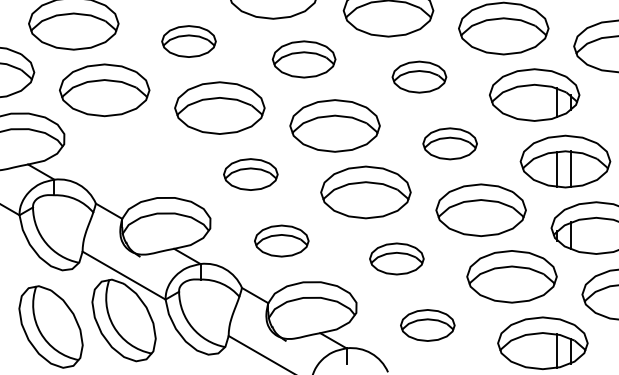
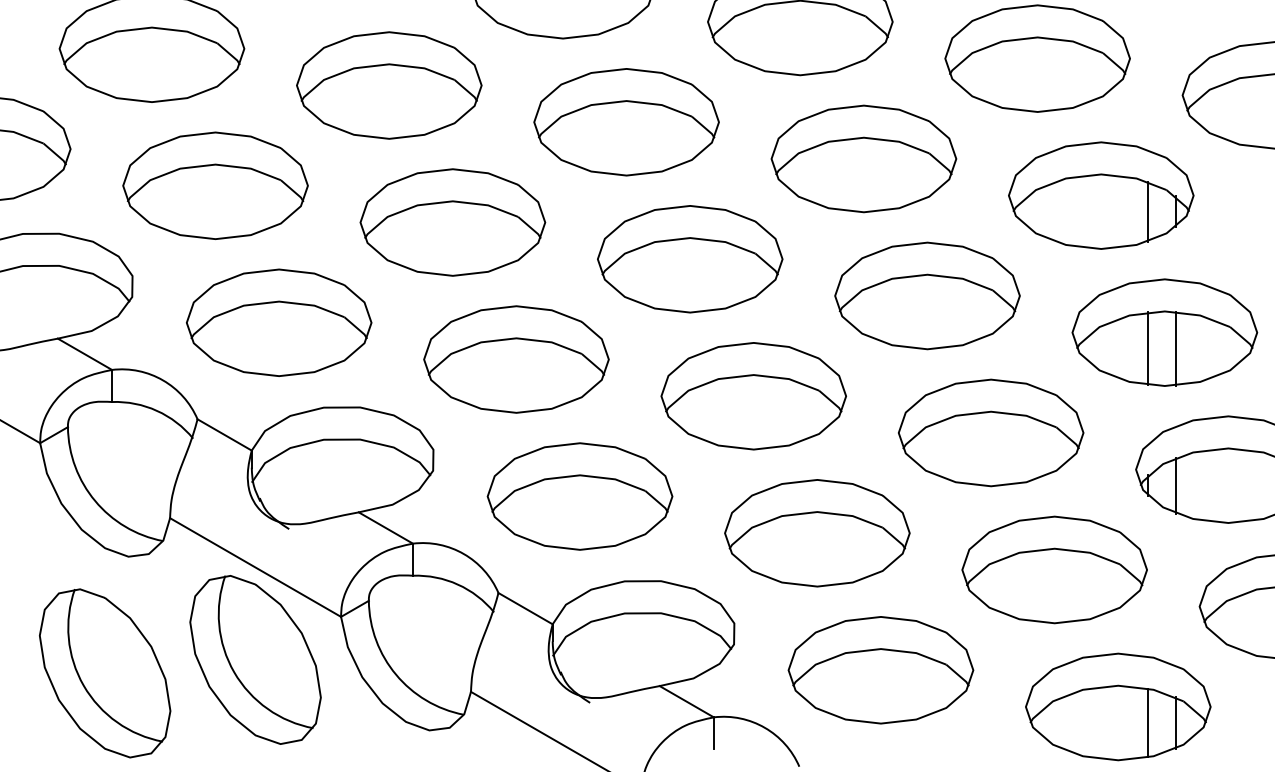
part: (188, 41) -> (388, 85), size x1.67
part: (303, 59) -> (625, 122), size x1.43
part: (419, 76) -> (864, 157), size x1.67
part: (449, 143) -> (925, 295), size x1.67
part: (135, 156) -> (279, 322), added
part: (250, 174) -> (515, 359), size x1.67
part: (281, 240) -> (579, 495), size x1.67
part: (396, 258) -> (816, 532), size x1.67
part: (427, 325) -> (880, 670), size x1.67

